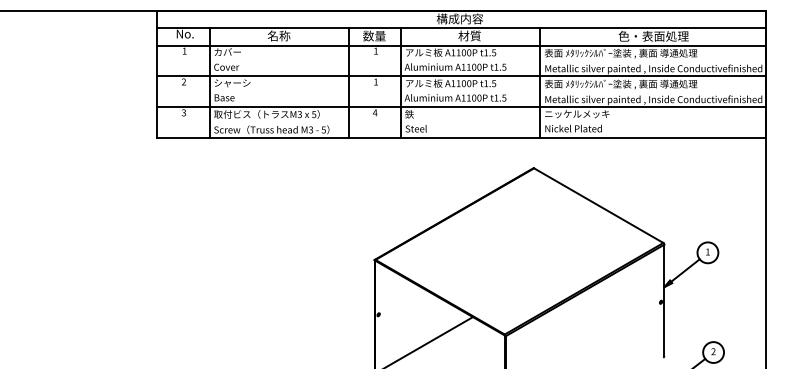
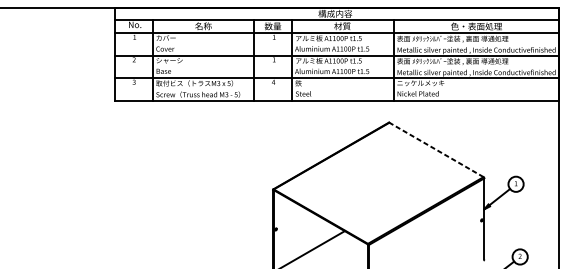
line: (598, 205) -> (436, 149), solid -> dashed

